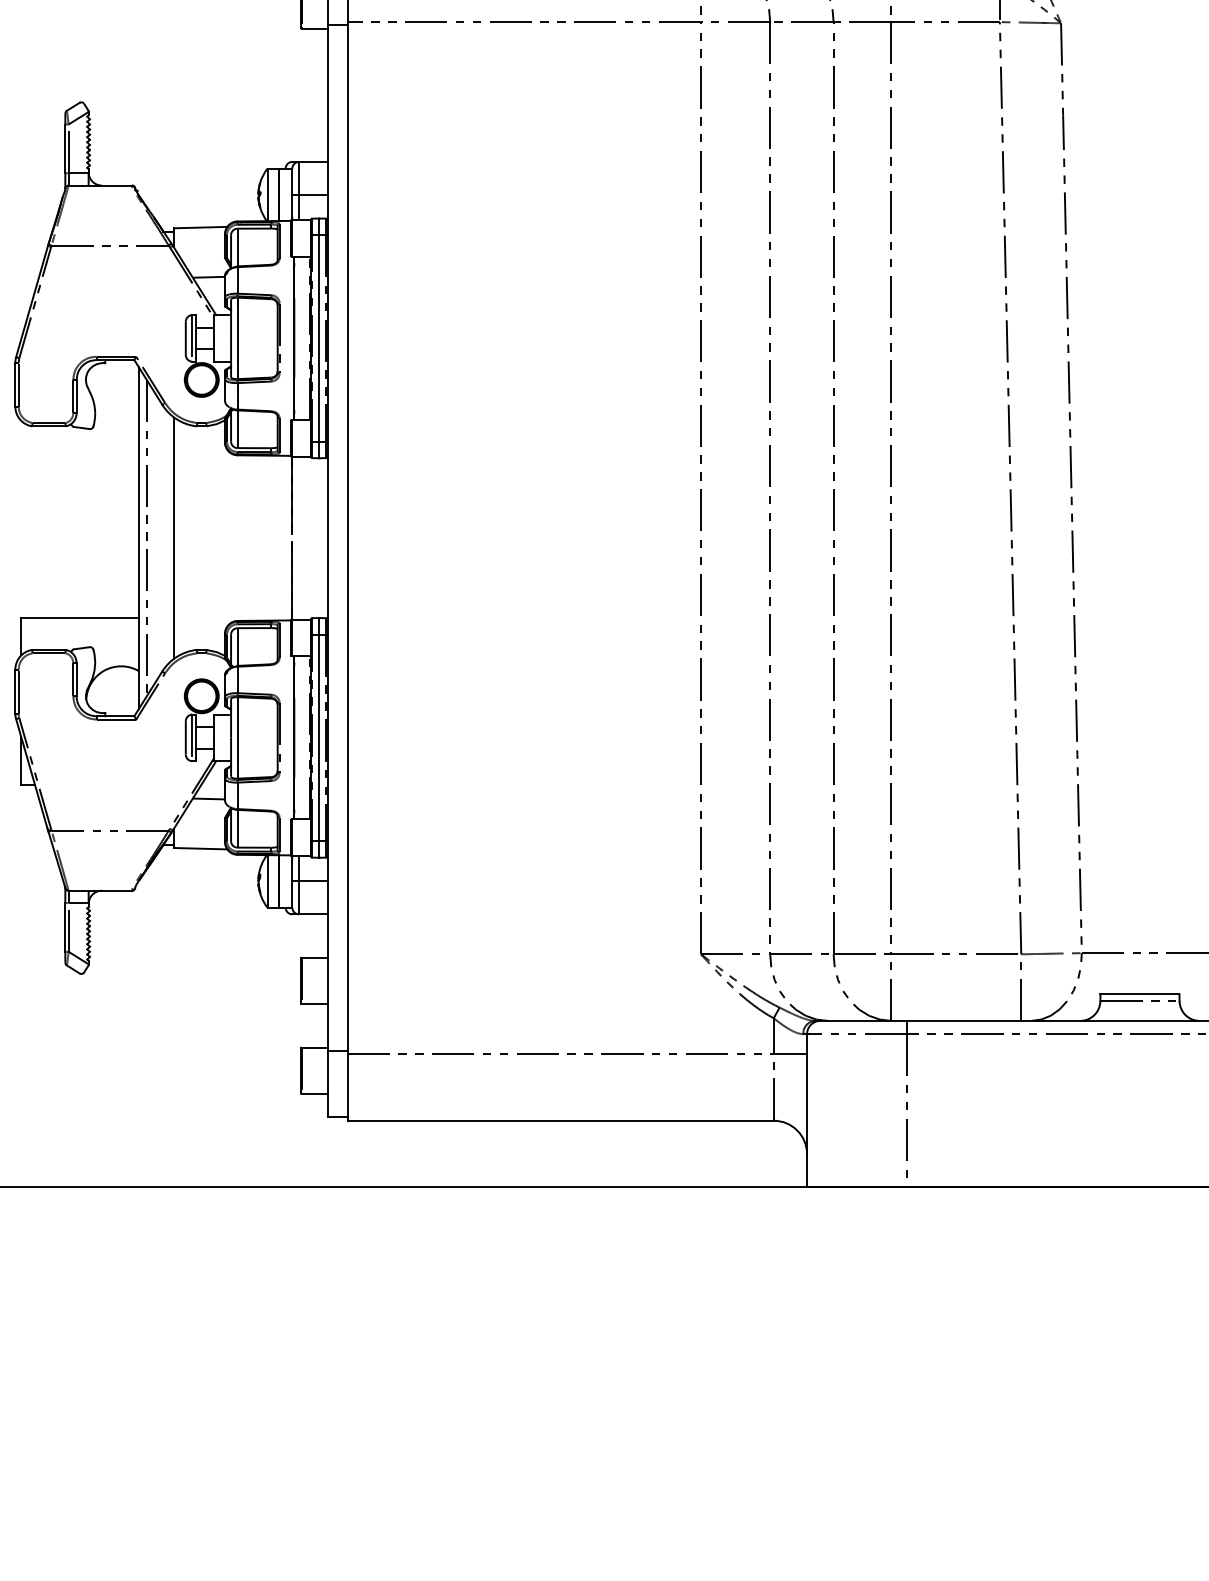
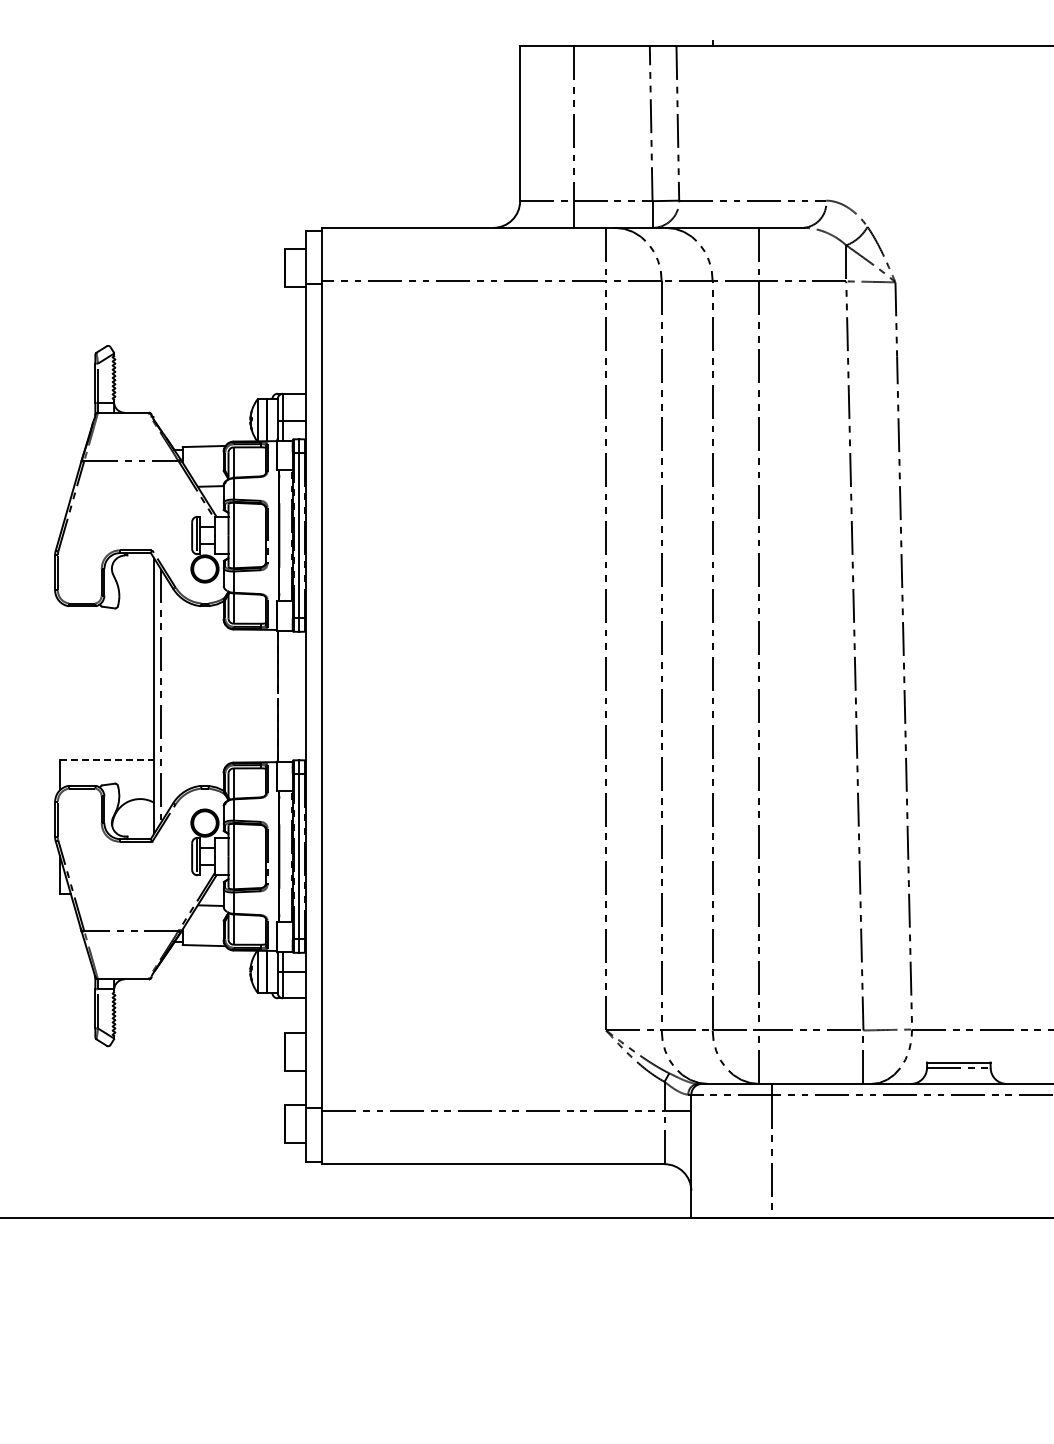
line: (173, 537) -> (182, 695), removed
line: (80, 618) -> (107, 760), solid -> dashed

